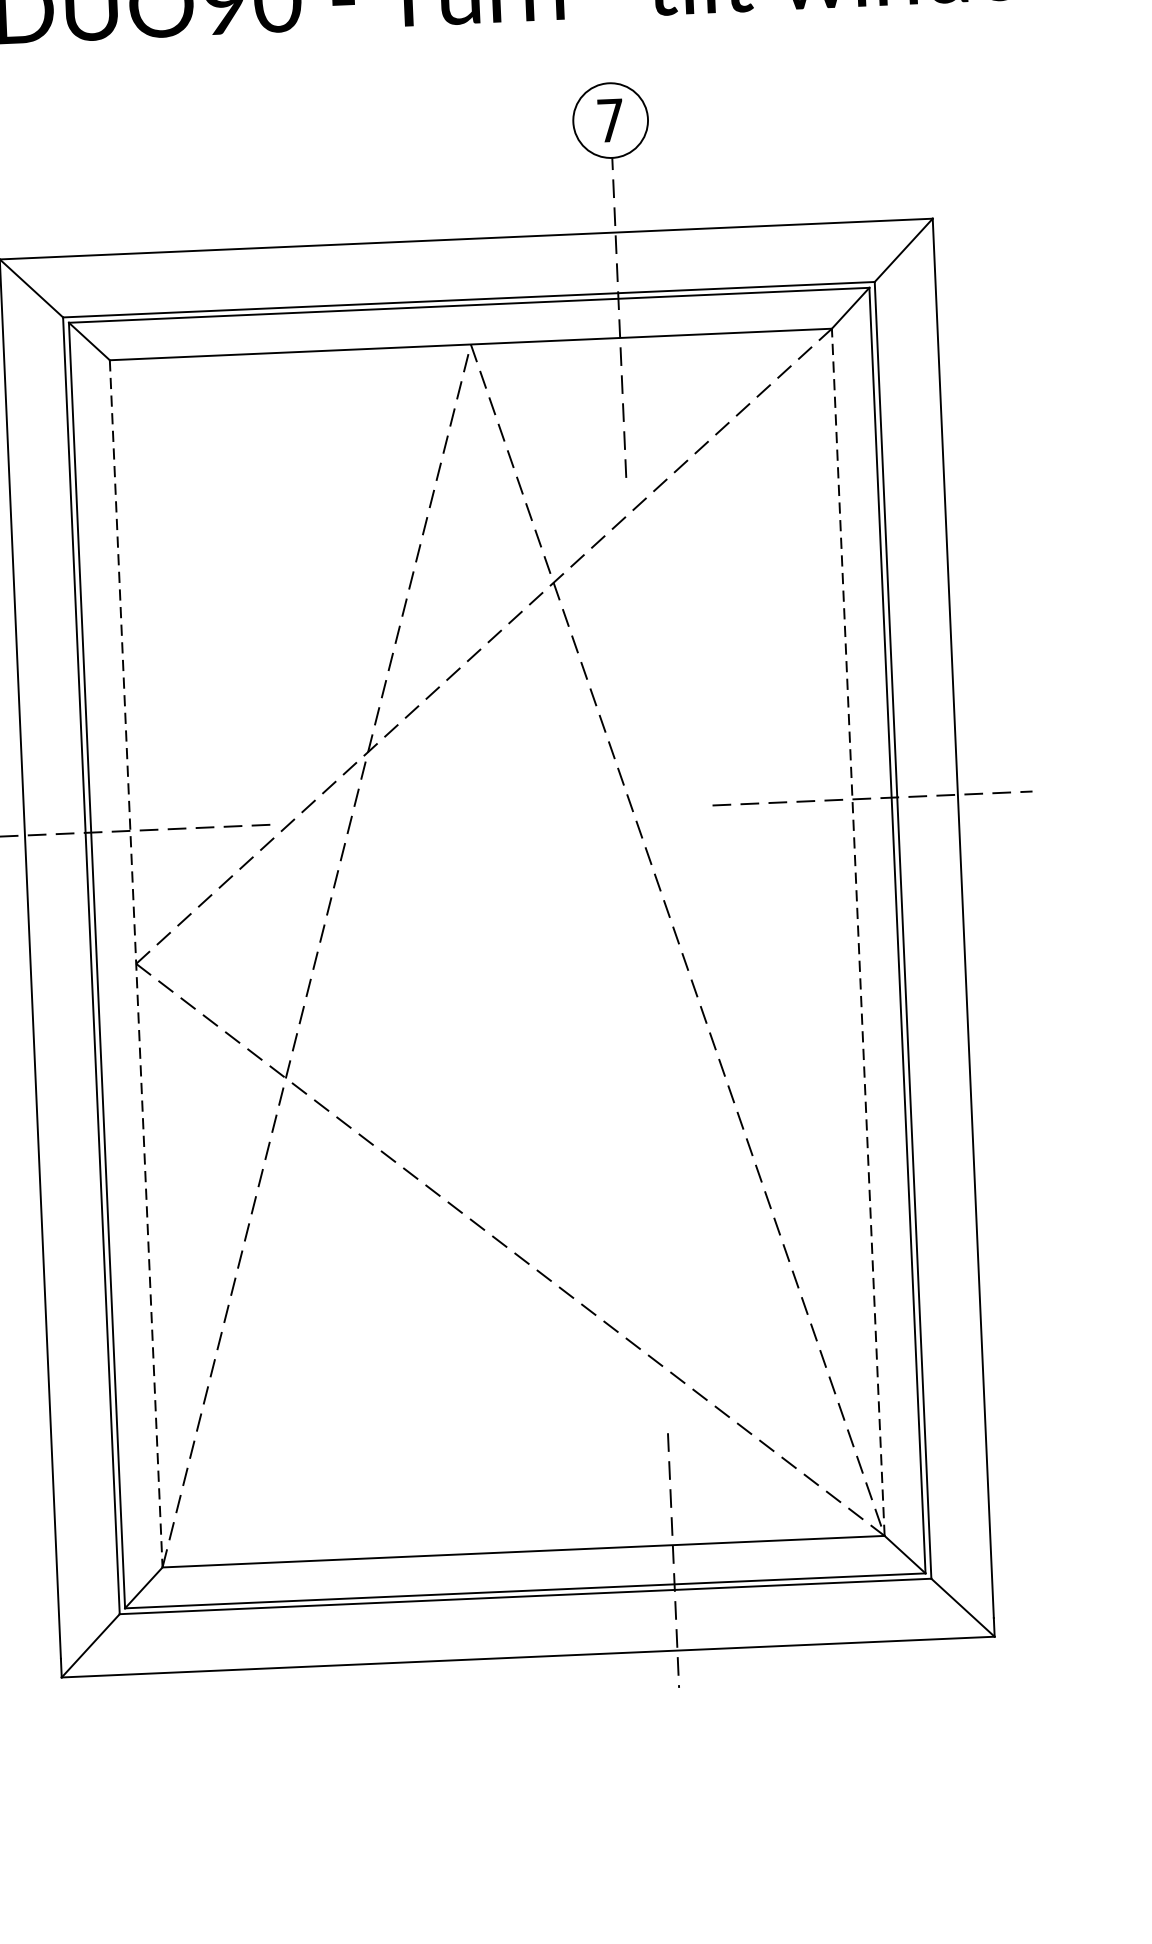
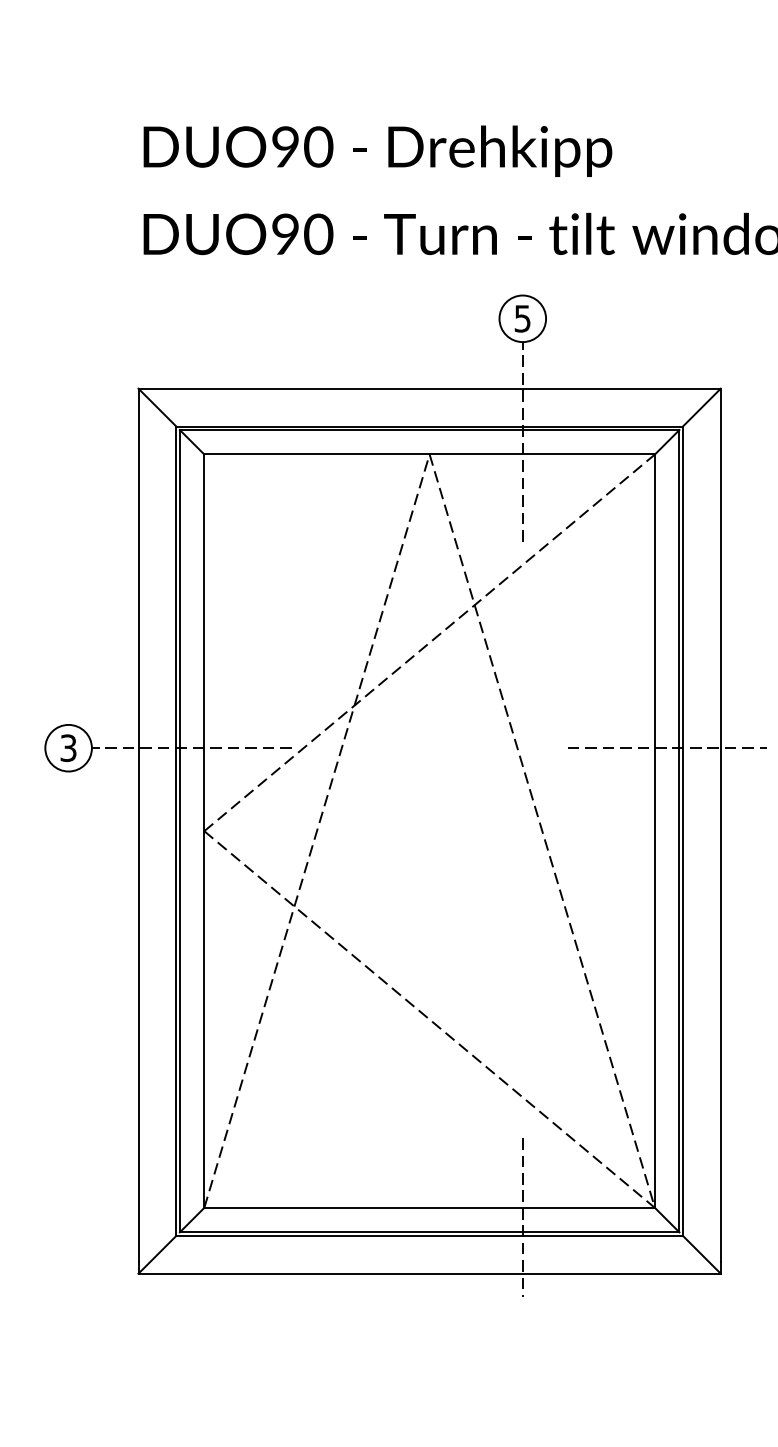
text: (610, 120) -> (522, 318), 7 -> 5
line: (857, 932) -> (654, 831), dashed -> solid
line: (136, 964) -> (204, 831), dashed -> solid

